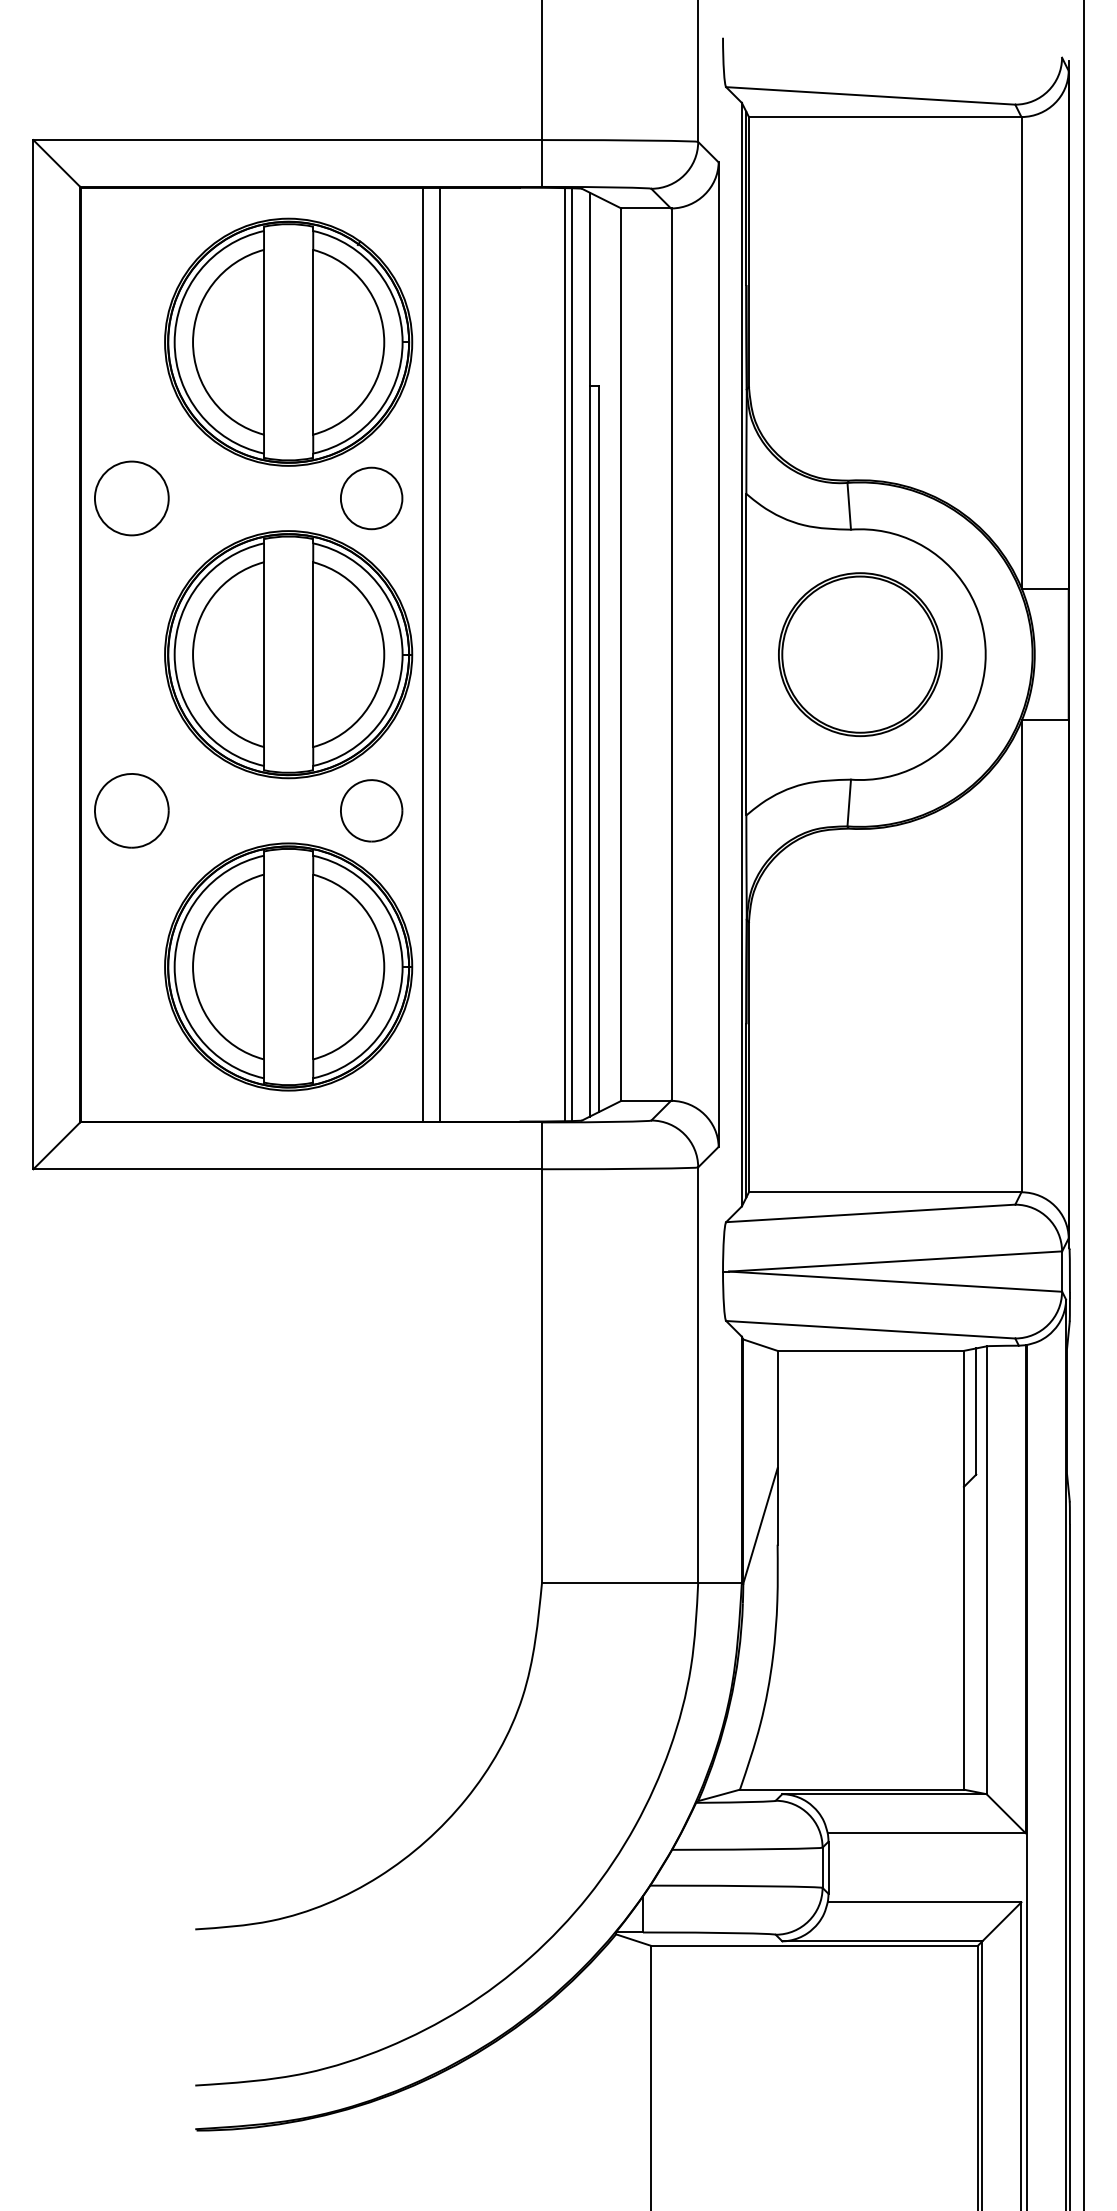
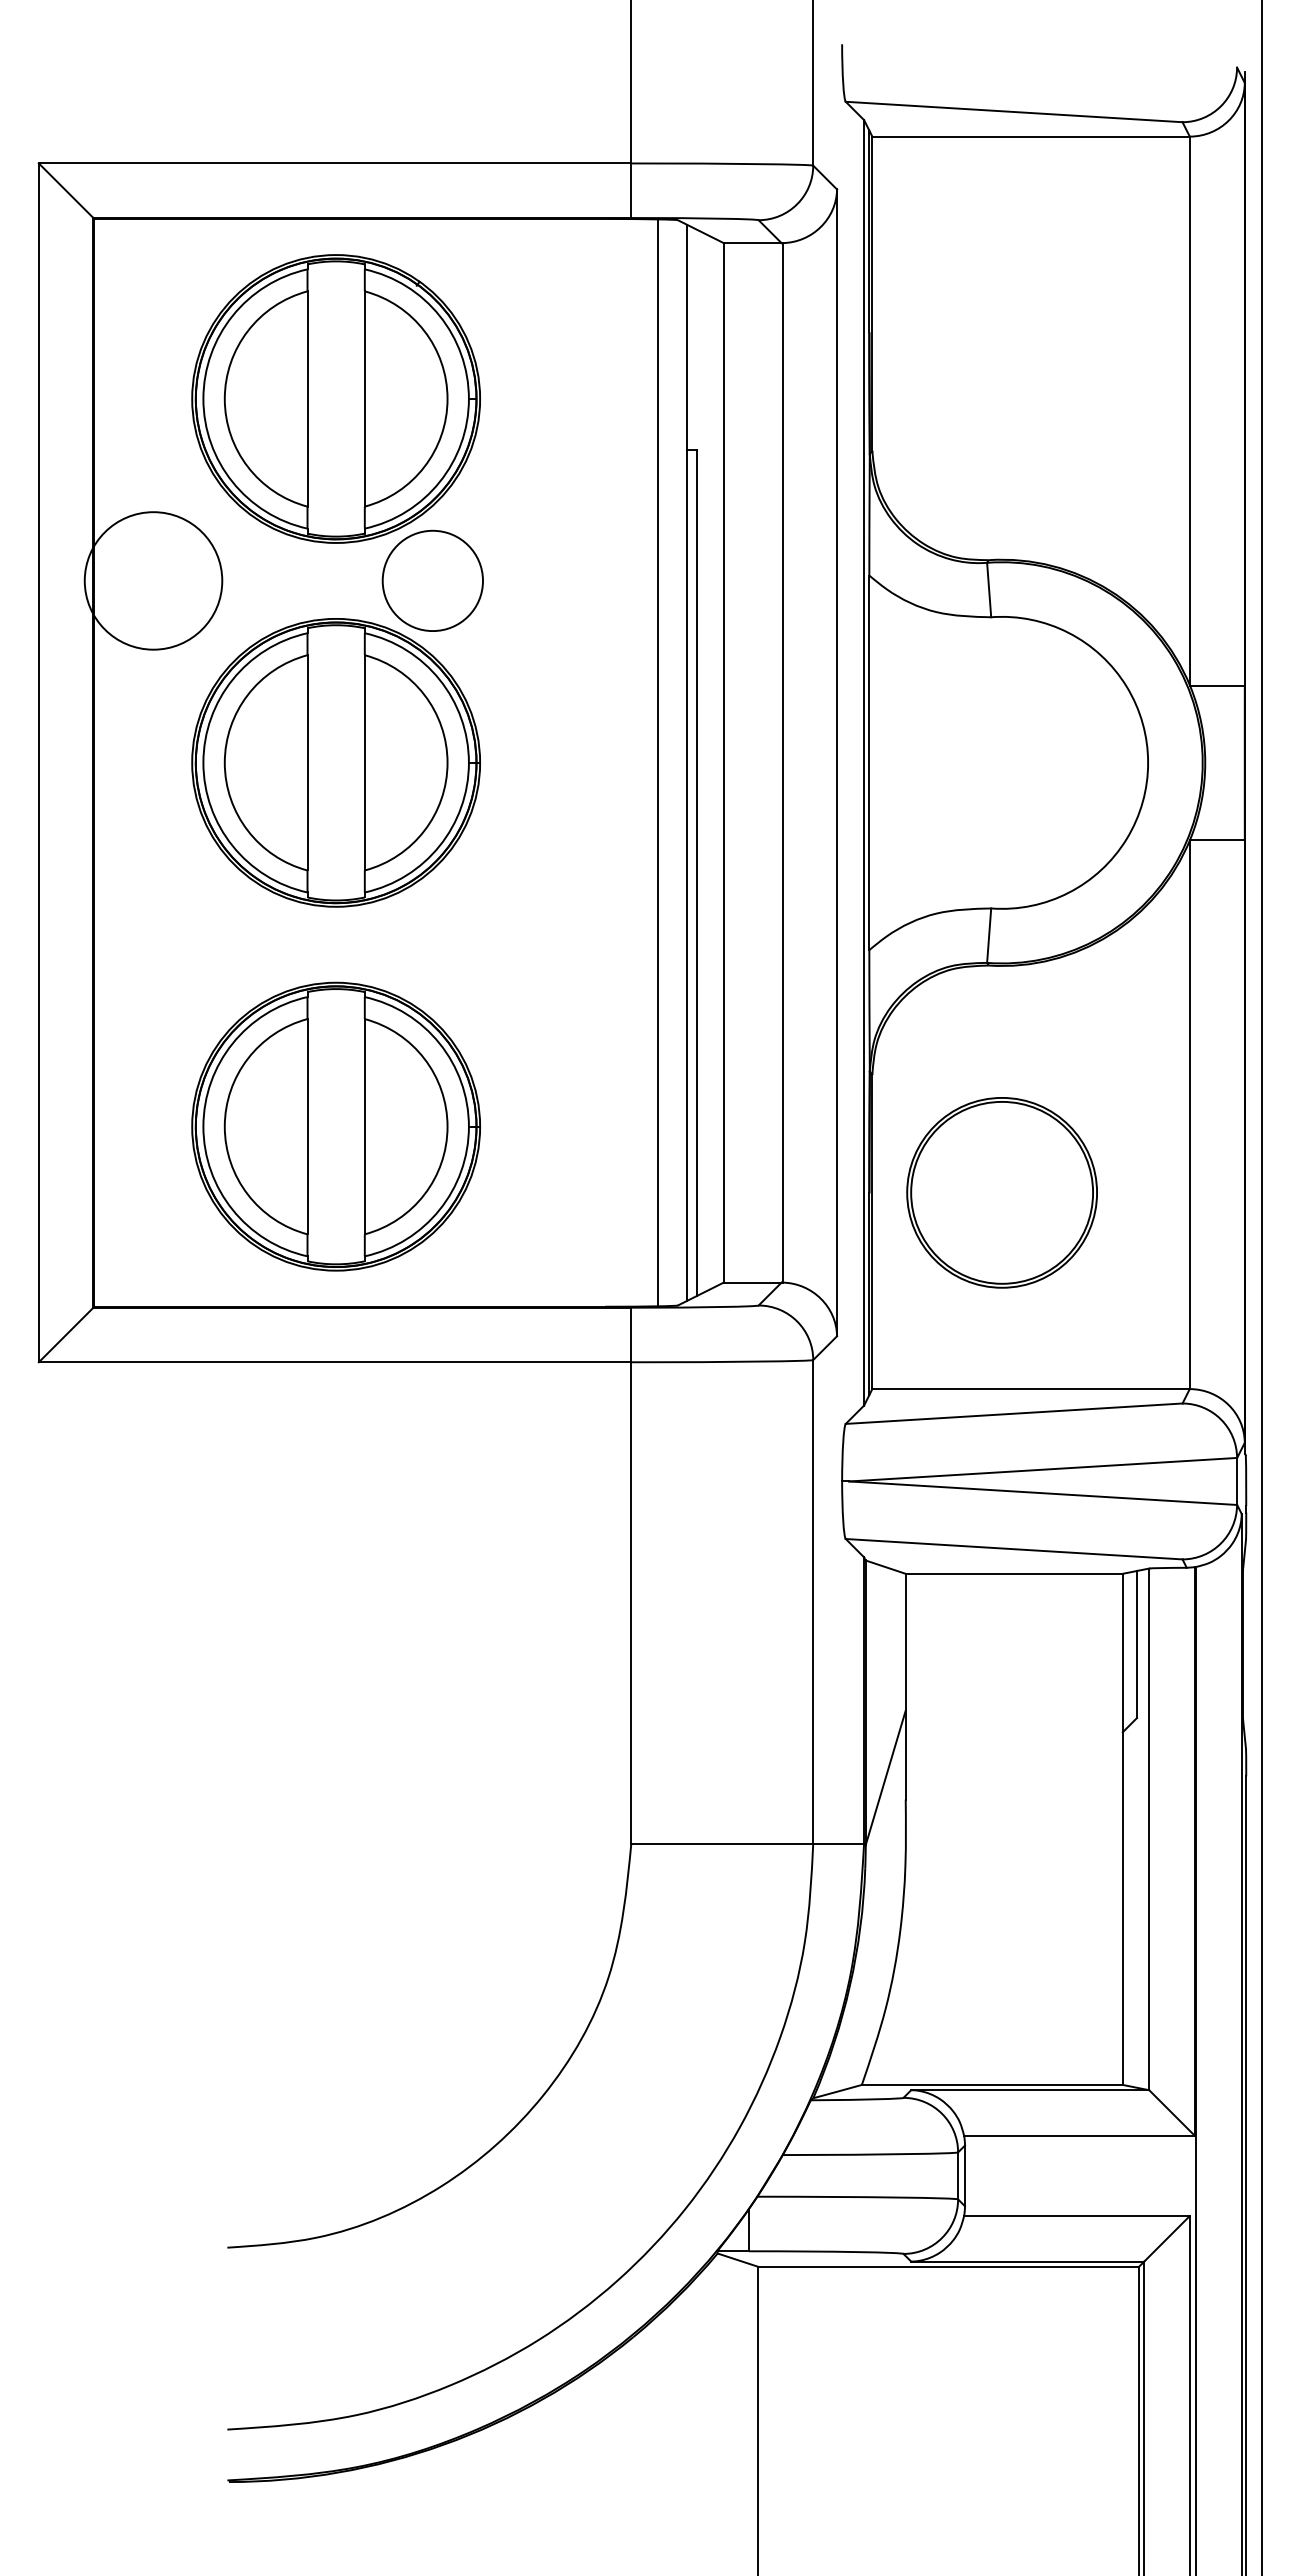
circle: (131, 498) -> (153, 580), size x1.6
circle: (371, 498) -> (432, 580), size x1.4
line: (422, 654) -> (492, 762), removed
line: (440, 654) -> (512, 762), removed
line: (571, 654) -> (665, 762), removed
part: (859, 654) -> (1001, 1192), moved
part: (131, 810) -> (153, 944), removed
part: (371, 810) -> (432, 944), removed

